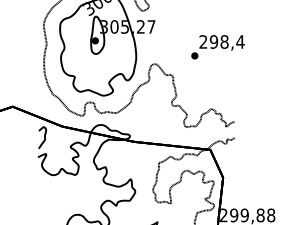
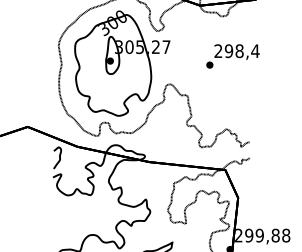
text: (217, 47) -> (232, 56), moved

